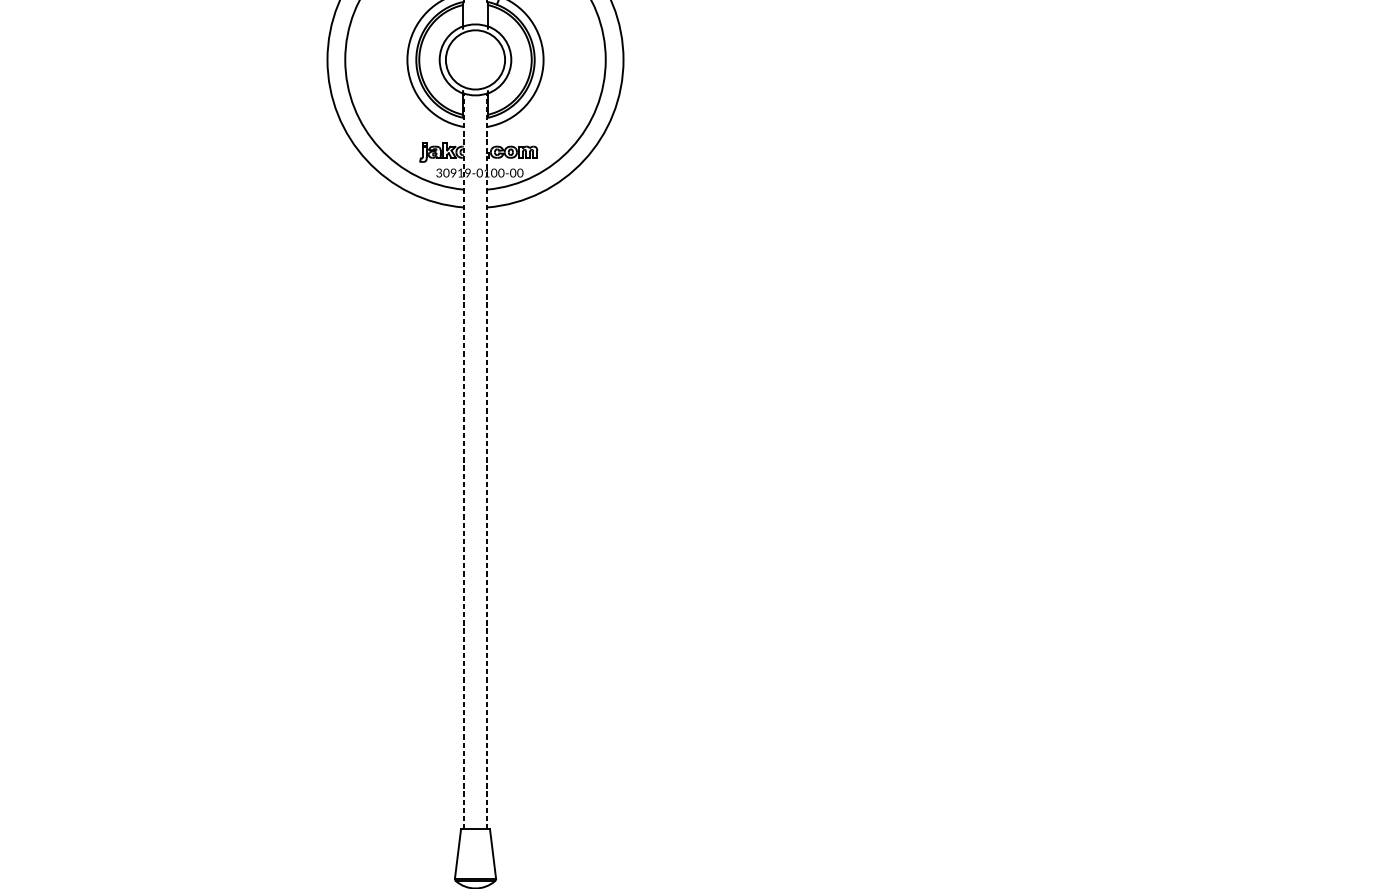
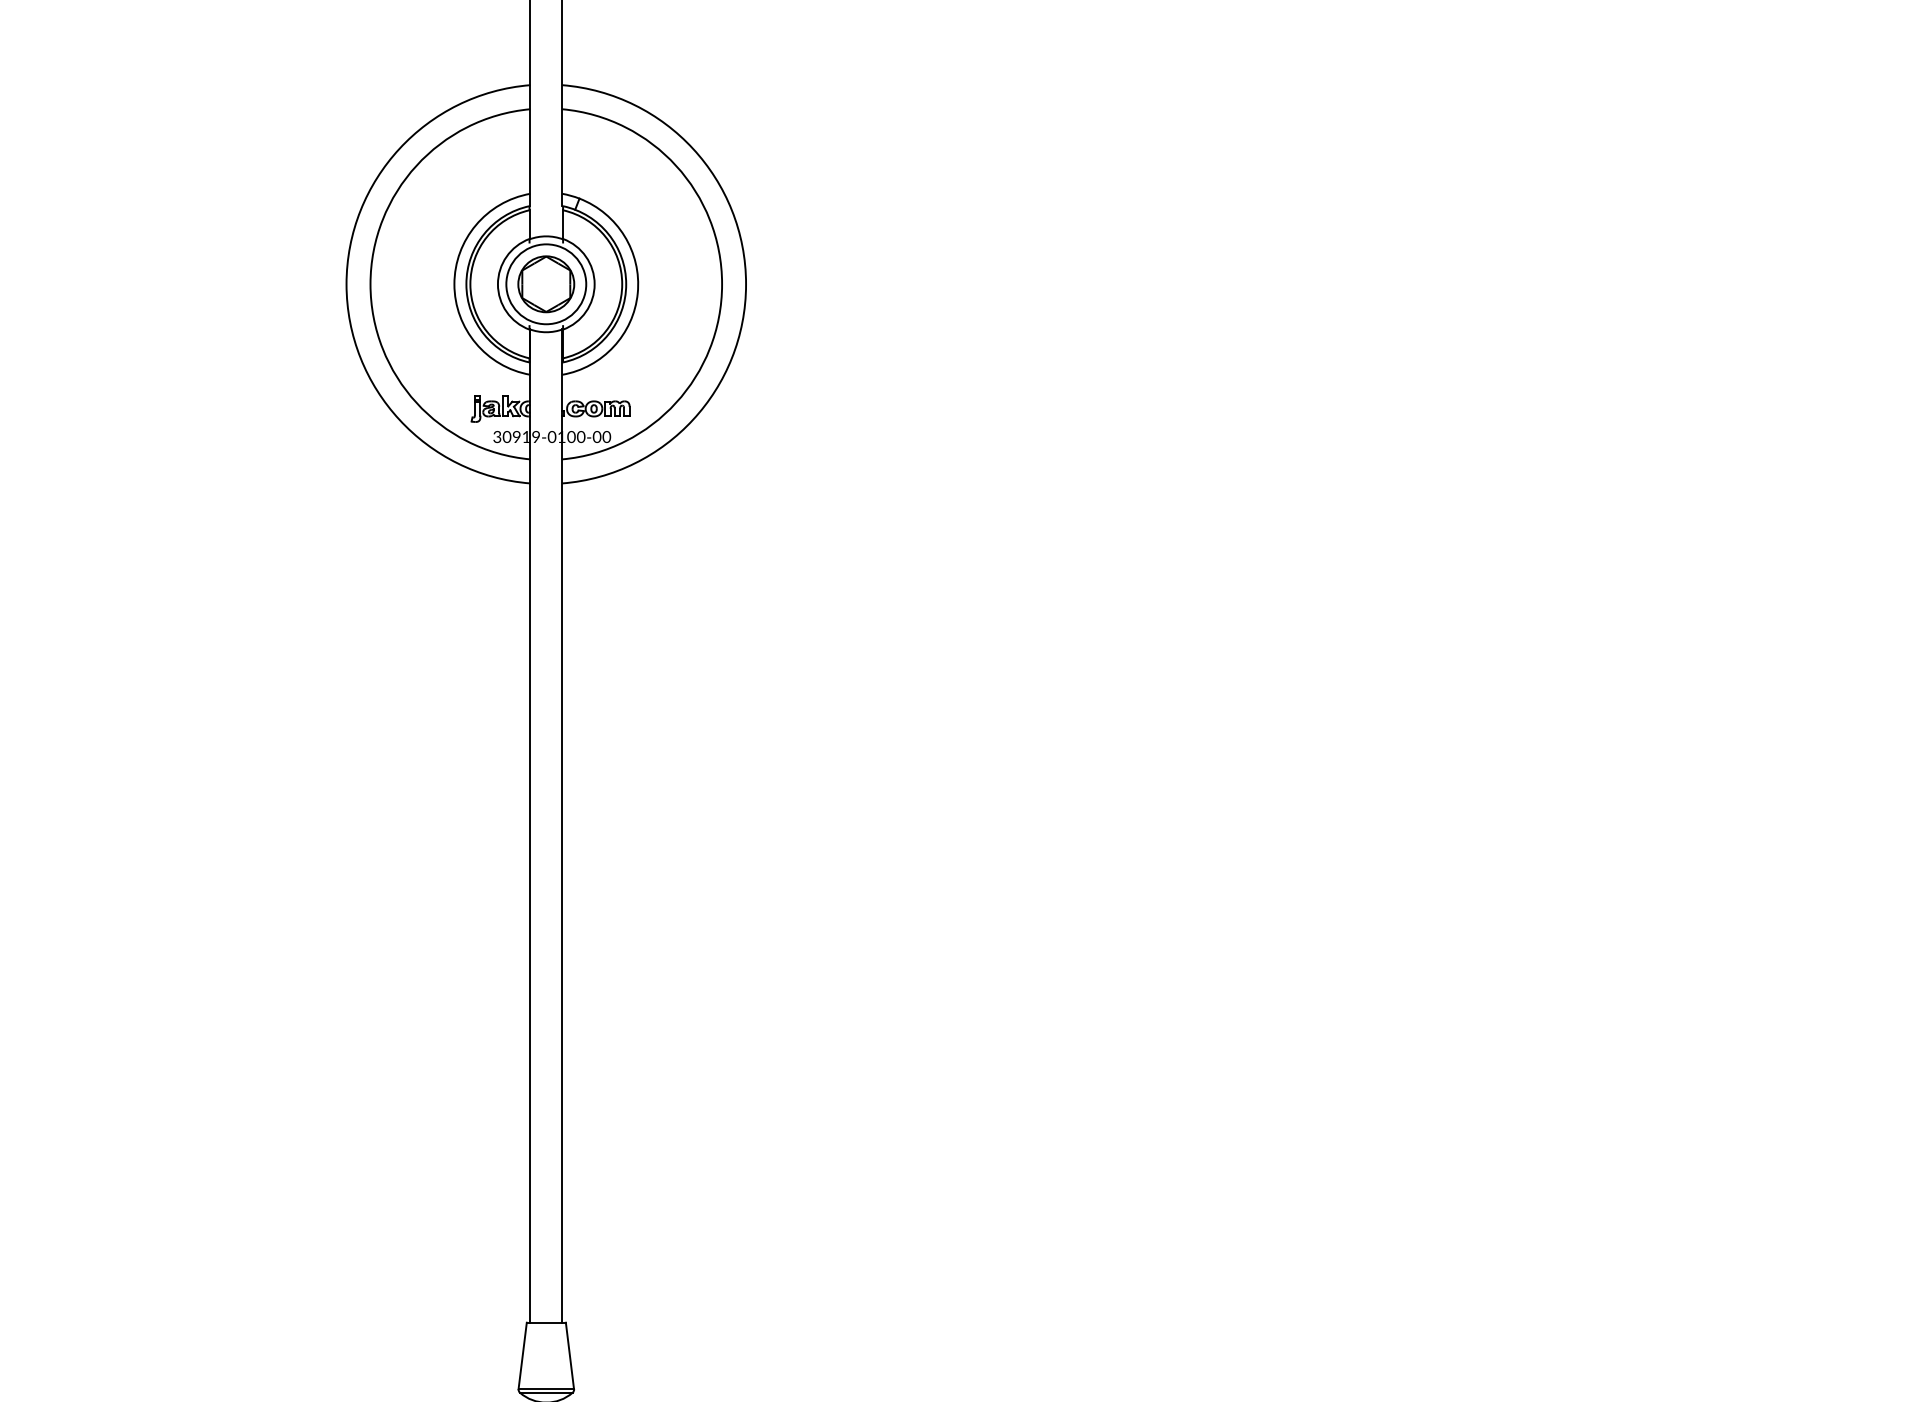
part: (475, 60) -> (546, 284), added
line: (463, 461) -> (530, 826), dashed -> solid
line: (487, 461) -> (562, 826), dashed -> solid

